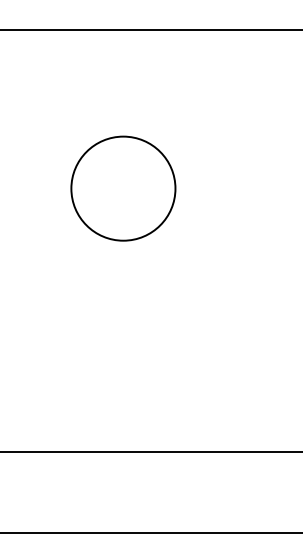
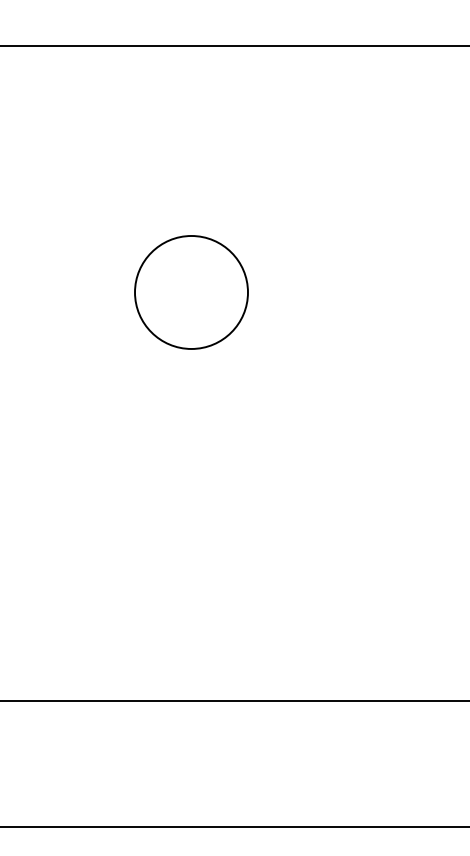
circle: (123, 188) -> (191, 292), size x0.7

